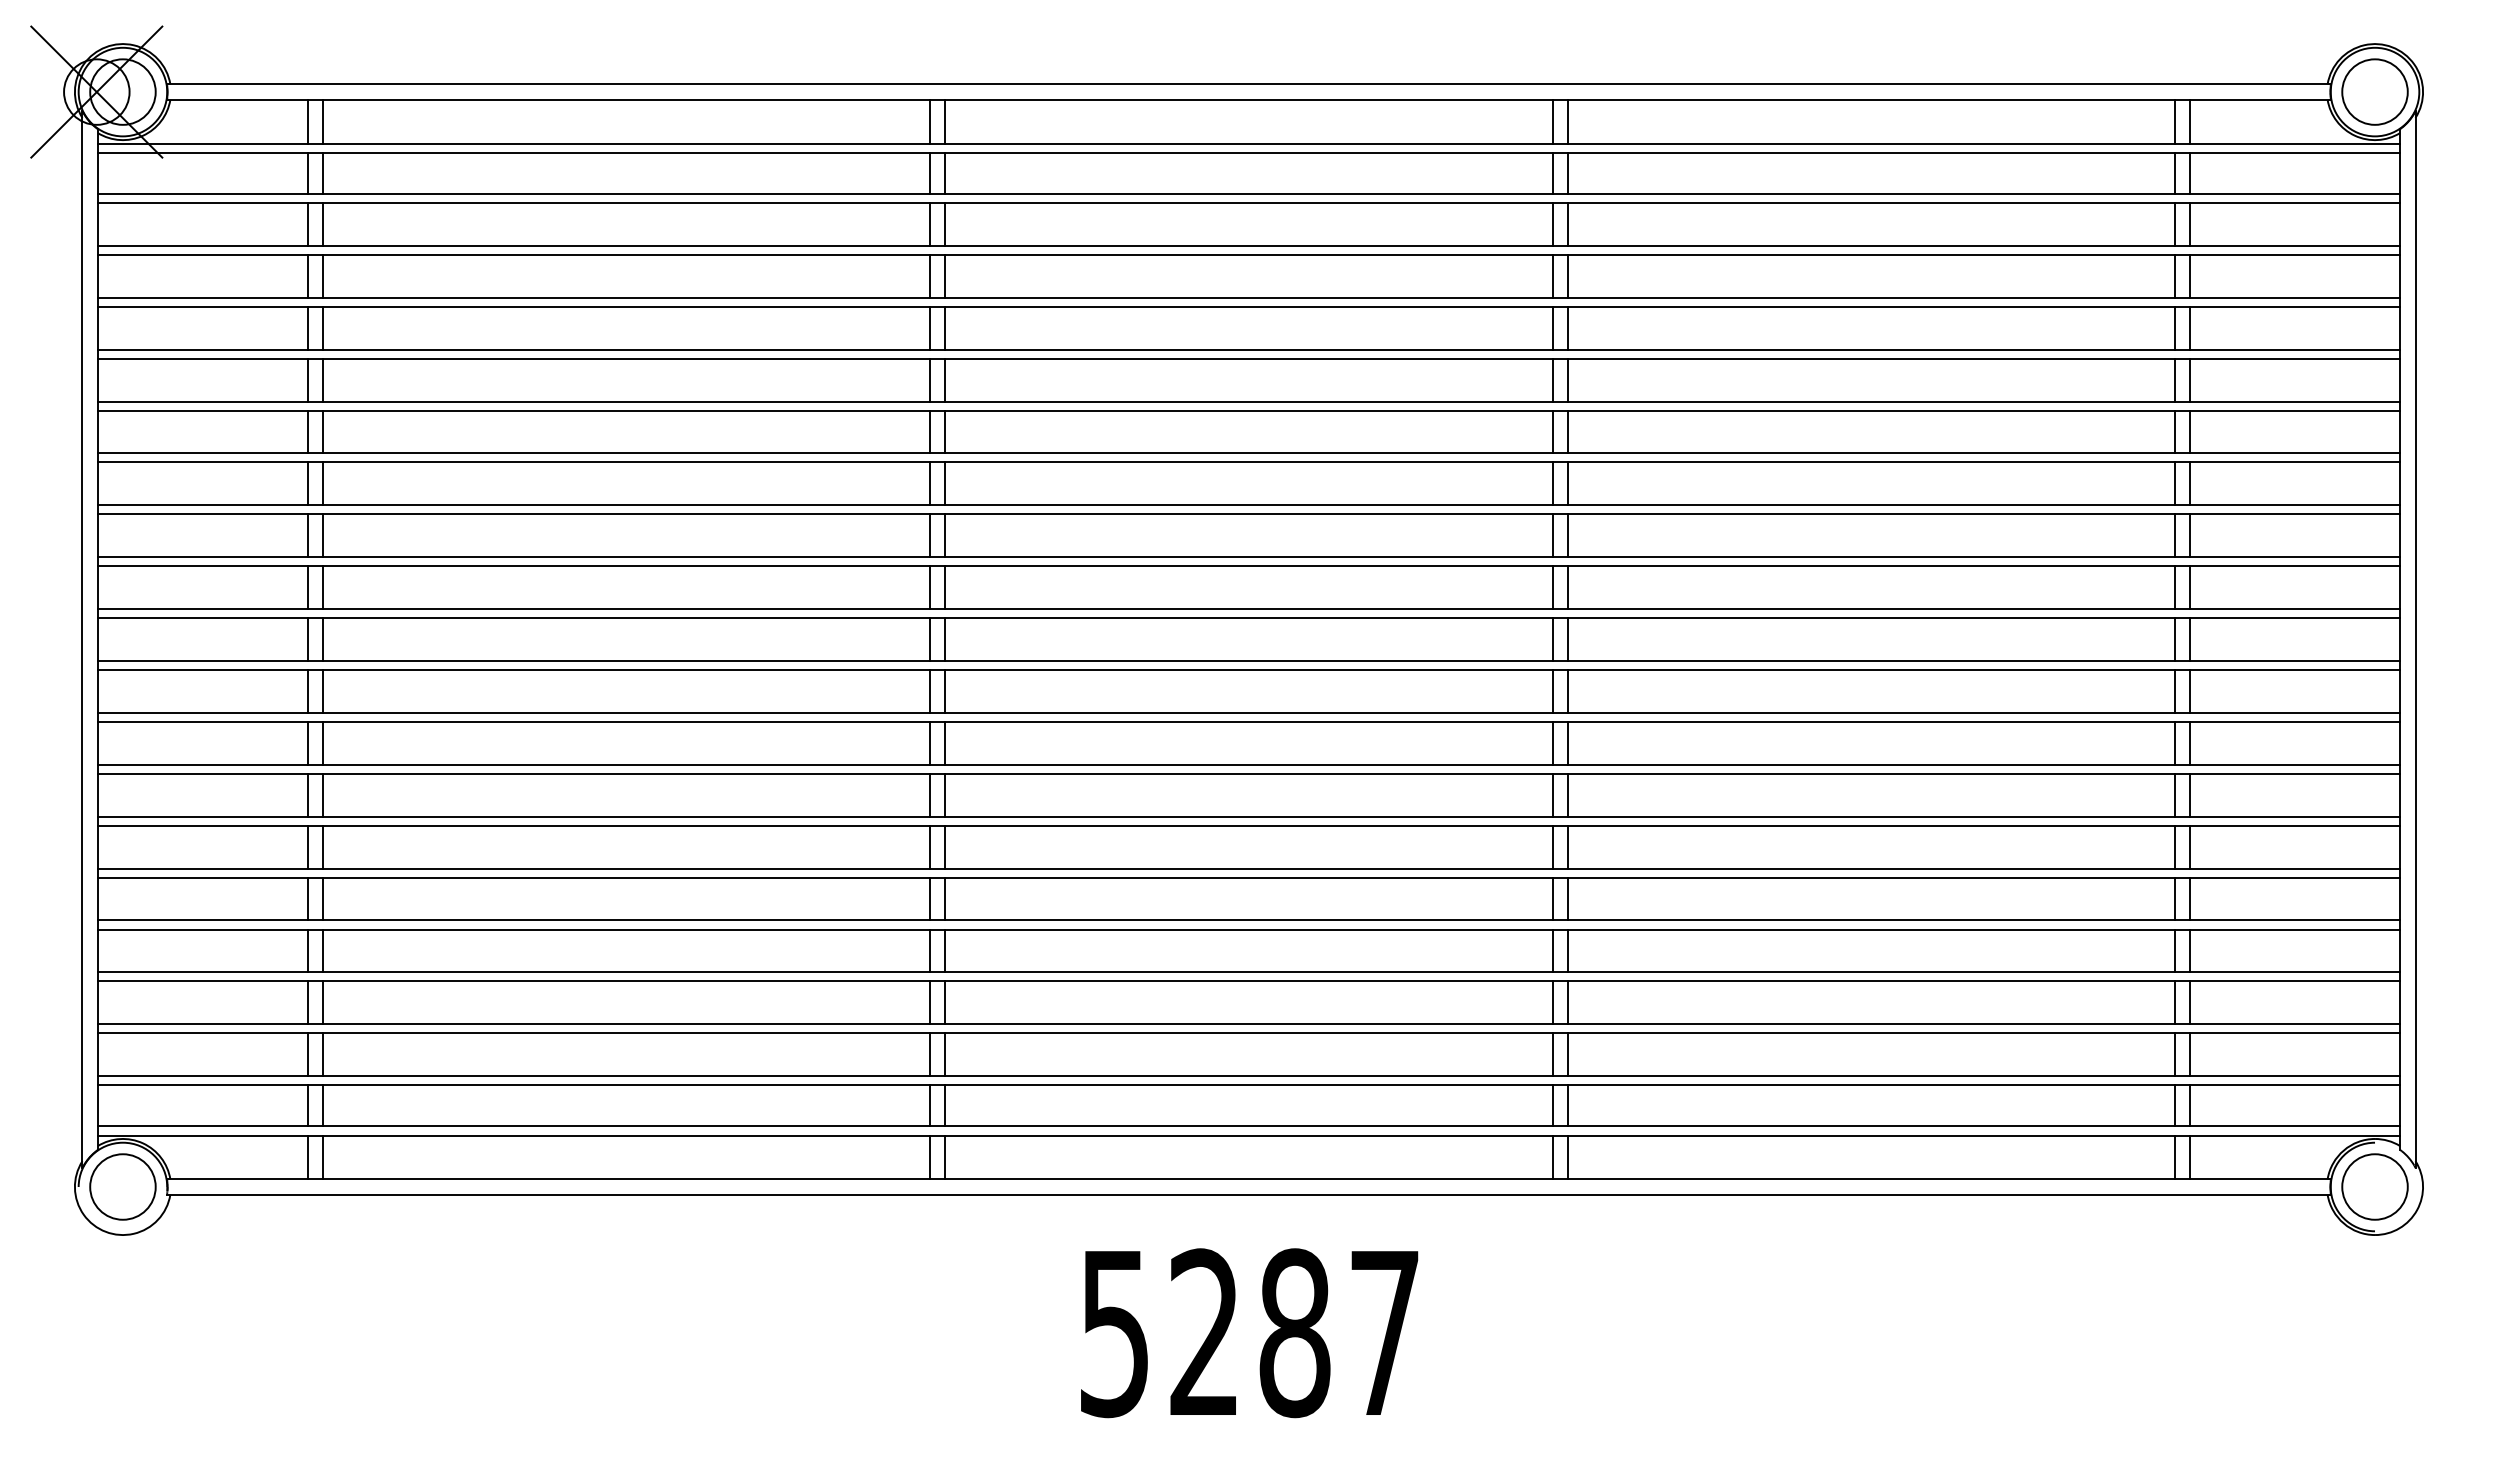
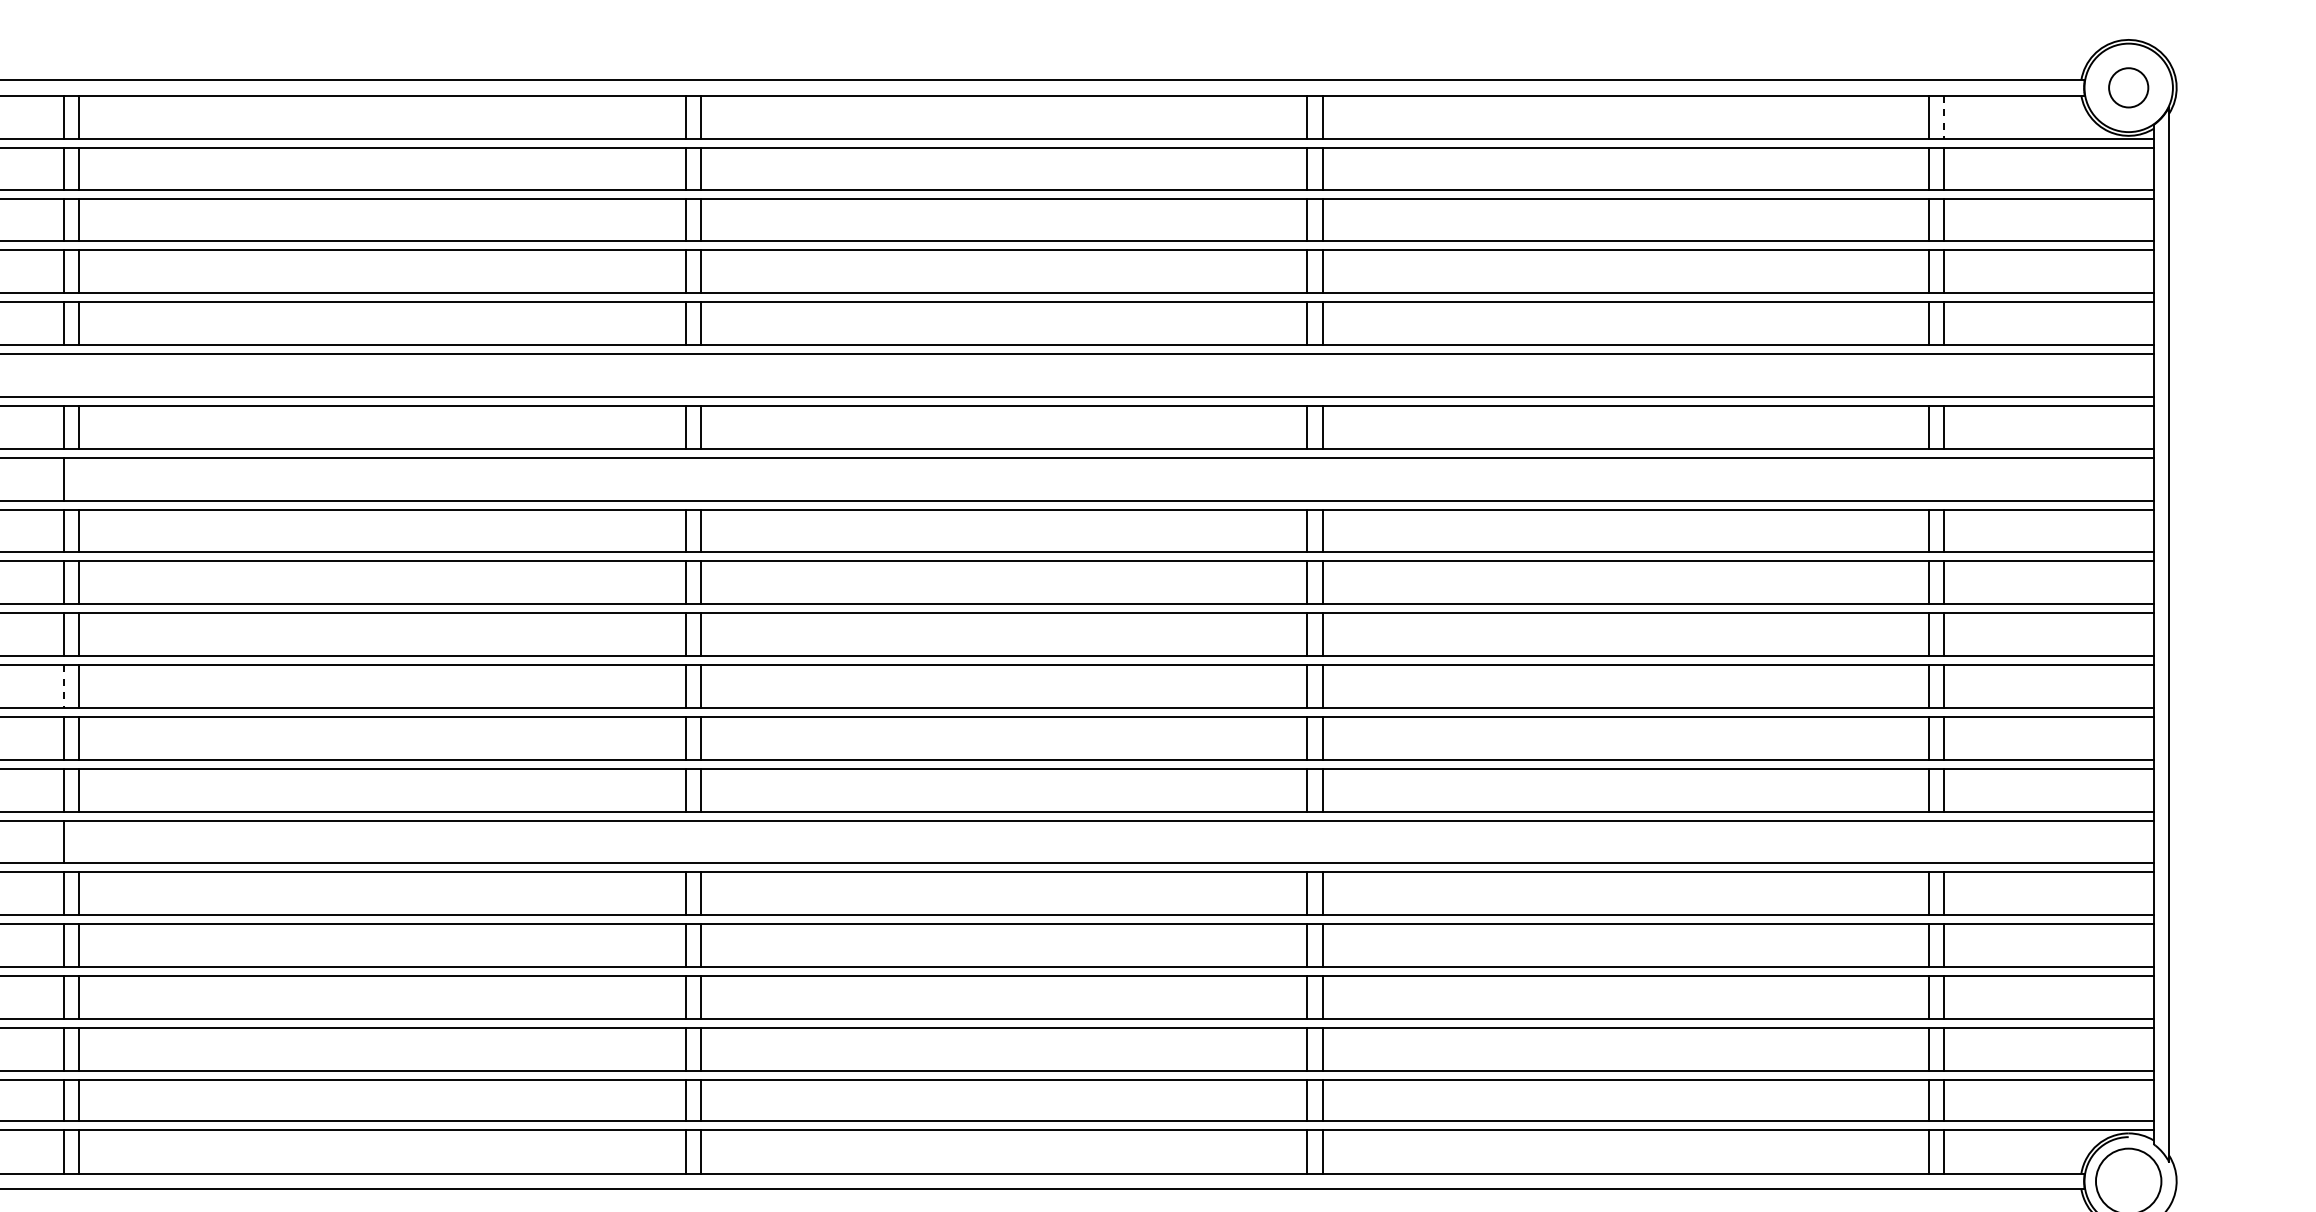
circle: (2374, 91) -> (2128, 87), size x0.6
line: (2190, 121) -> (1944, 117), solid -> dashed
line: (307, 379) -> (63, 374), removed
line: (323, 379) -> (79, 374), removed
line: (930, 379) -> (686, 374), removed
line: (945, 379) -> (701, 374), removed
line: (1552, 379) -> (1307, 374), removed
line: (1567, 379) -> (1322, 374), removed
line: (2174, 379) -> (1928, 374), removed
line: (2190, 379) -> (1944, 374), removed
line: (323, 483) -> (79, 478), removed
line: (930, 483) -> (686, 478), removed
line: (945, 483) -> (701, 478), removed
line: (1552, 483) -> (1307, 478), removed
line: (1567, 483) -> (1322, 478), removed
line: (2174, 483) -> (1928, 478), removed
line: (2190, 483) -> (1944, 478), removed
line: (307, 691) -> (63, 686), solid -> dashed
line: (323, 846) -> (79, 841), removed
line: (930, 846) -> (686, 841), removed
line: (945, 846) -> (701, 841), removed
line: (1552, 846) -> (1307, 841), removed
line: (1567, 846) -> (1322, 841), removed
line: (2174, 846) -> (1928, 841), removed
line: (2190, 846) -> (1944, 841), removed

